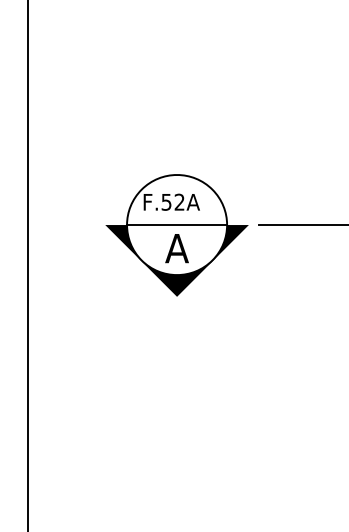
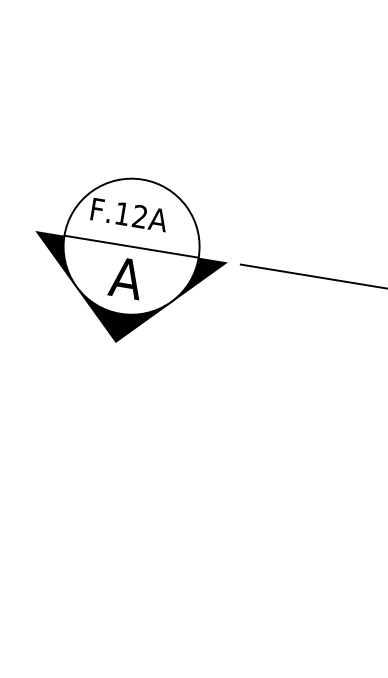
text: (166, 202) -> (122, 214), F.52A -> F.12A

